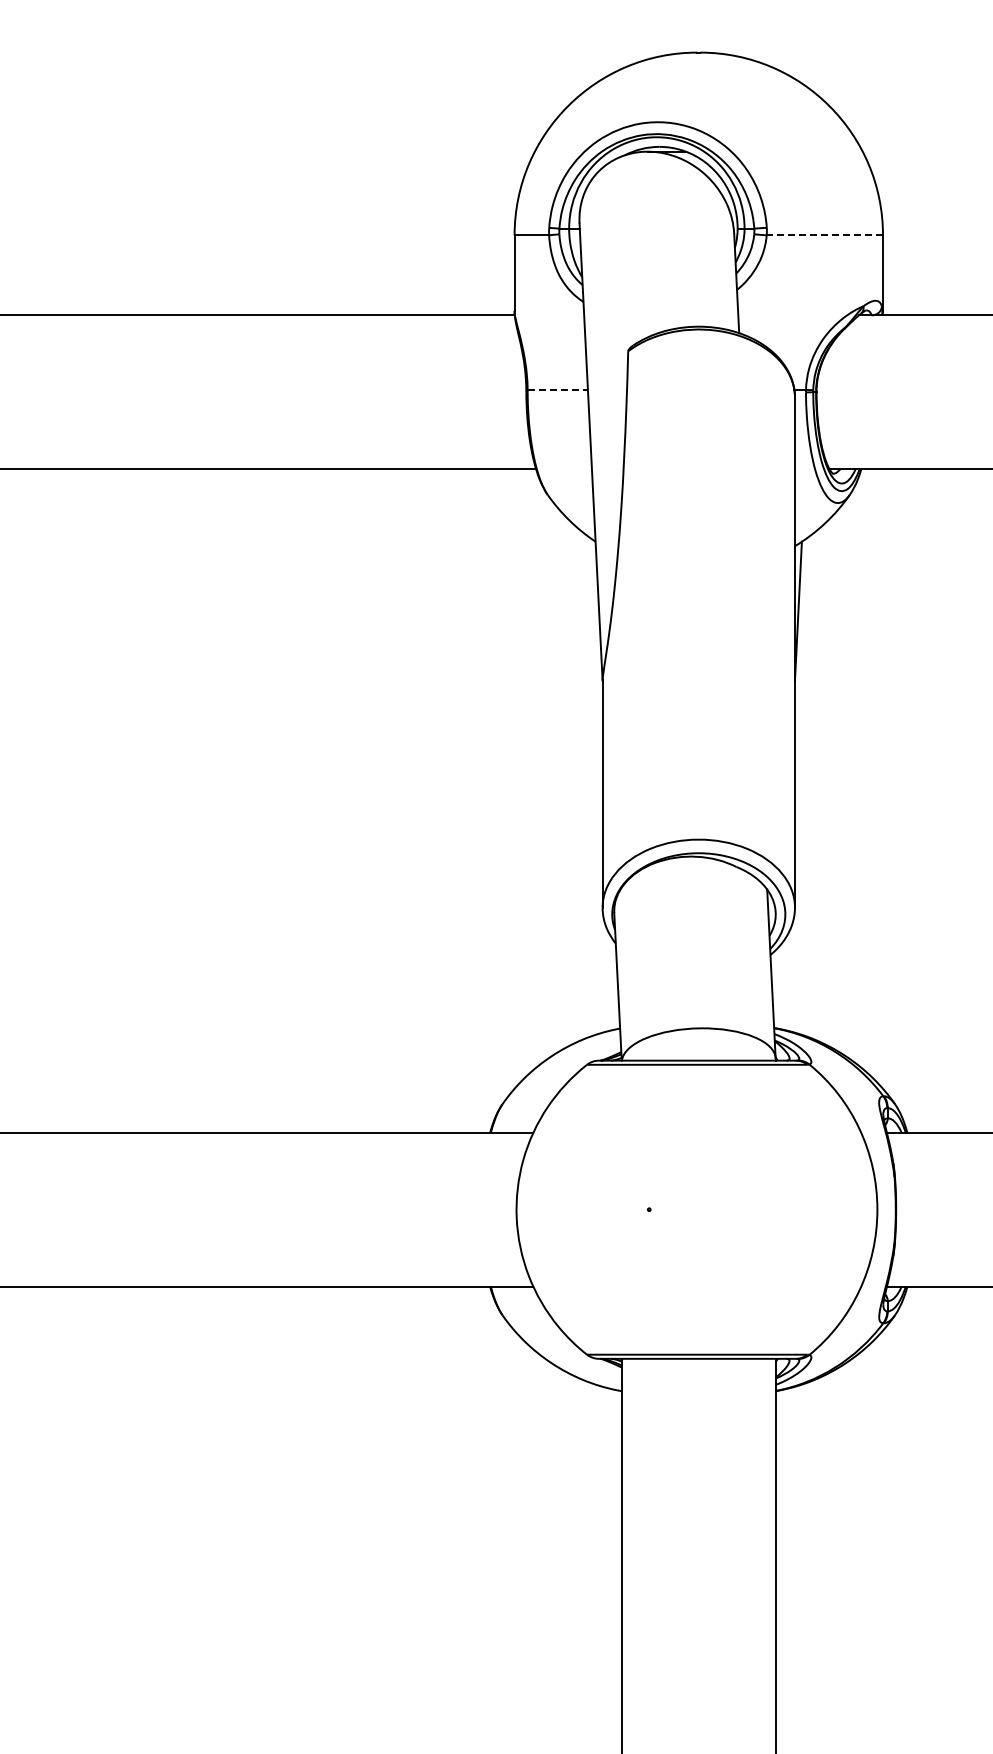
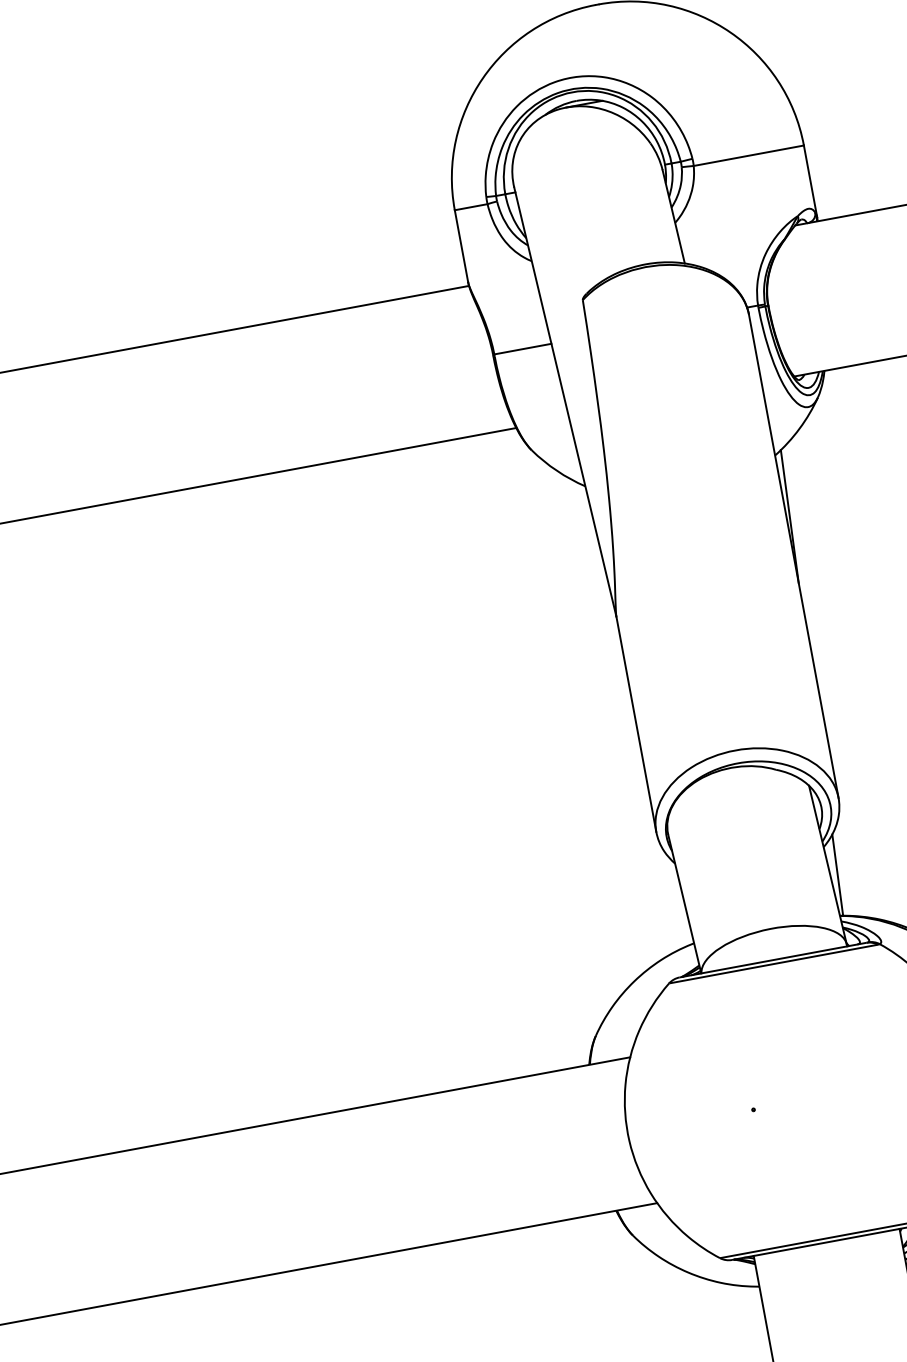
line: (824, 235) -> (748, 155), dashed -> solid
line: (558, 389) -> (523, 348), dashed -> solid
line: (779, 985) -> (837, 874), added

